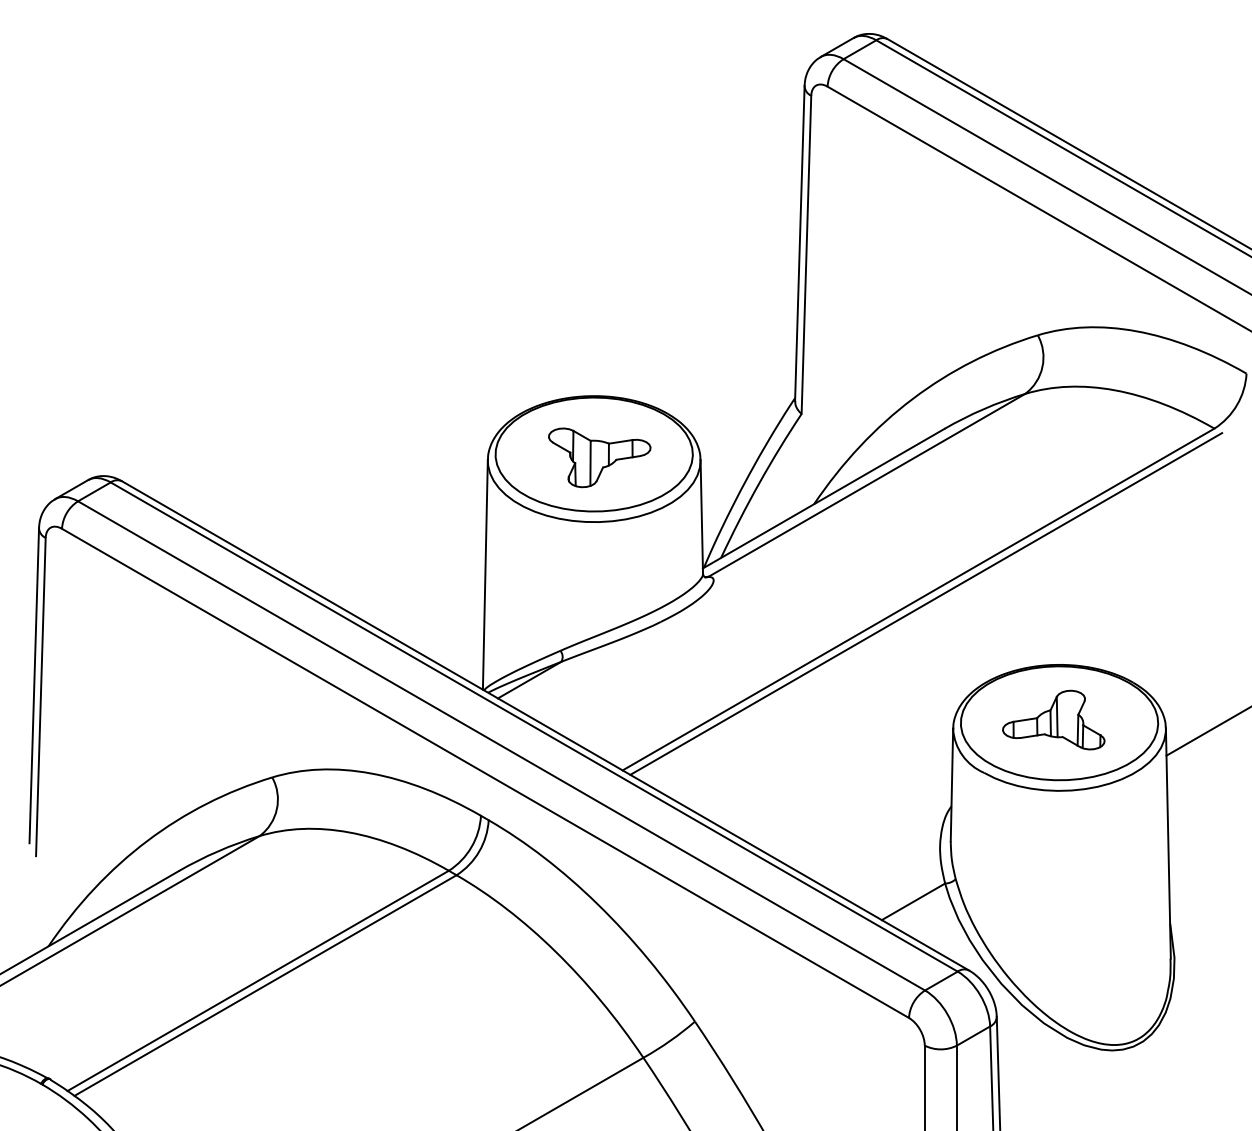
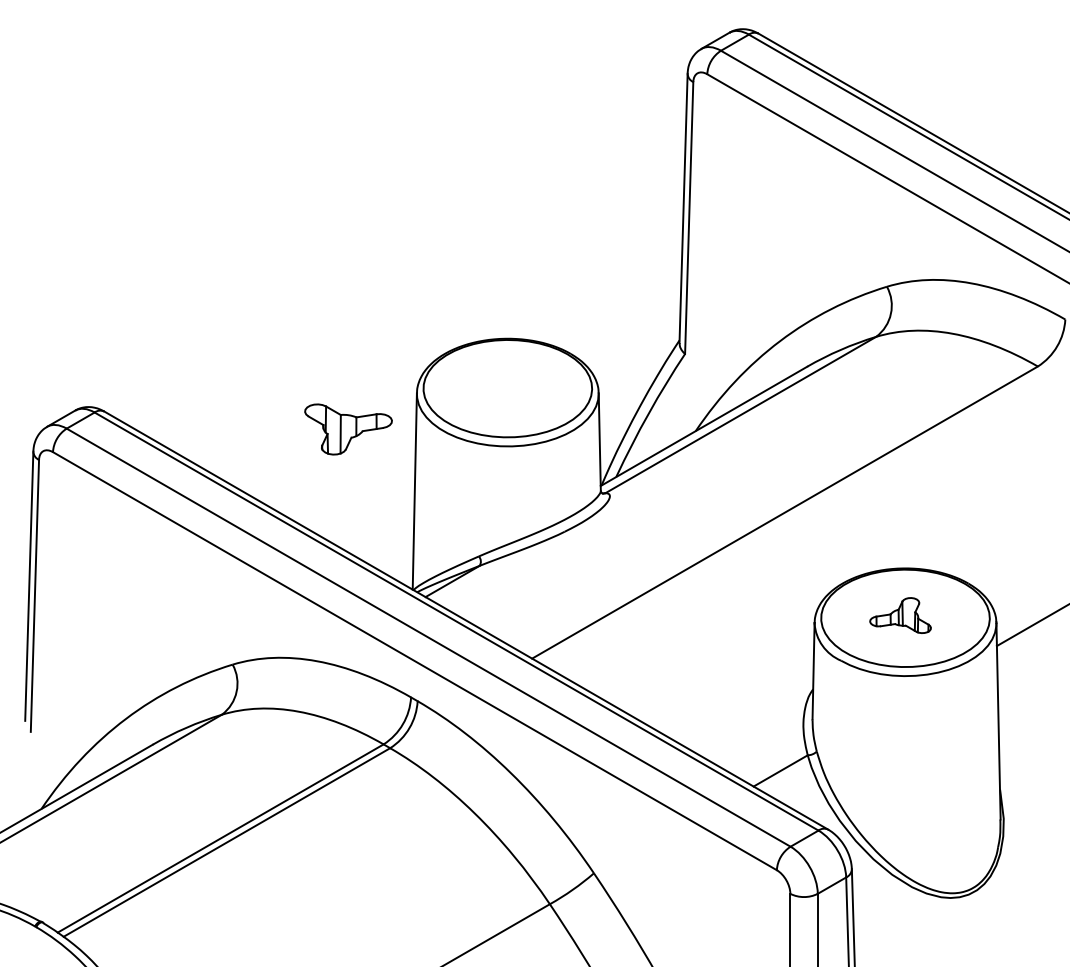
part: (599, 457) -> (348, 429), moved
line: (926, 604) -> (791, 516), removed
part: (1053, 719) -> (900, 615), size x0.7

